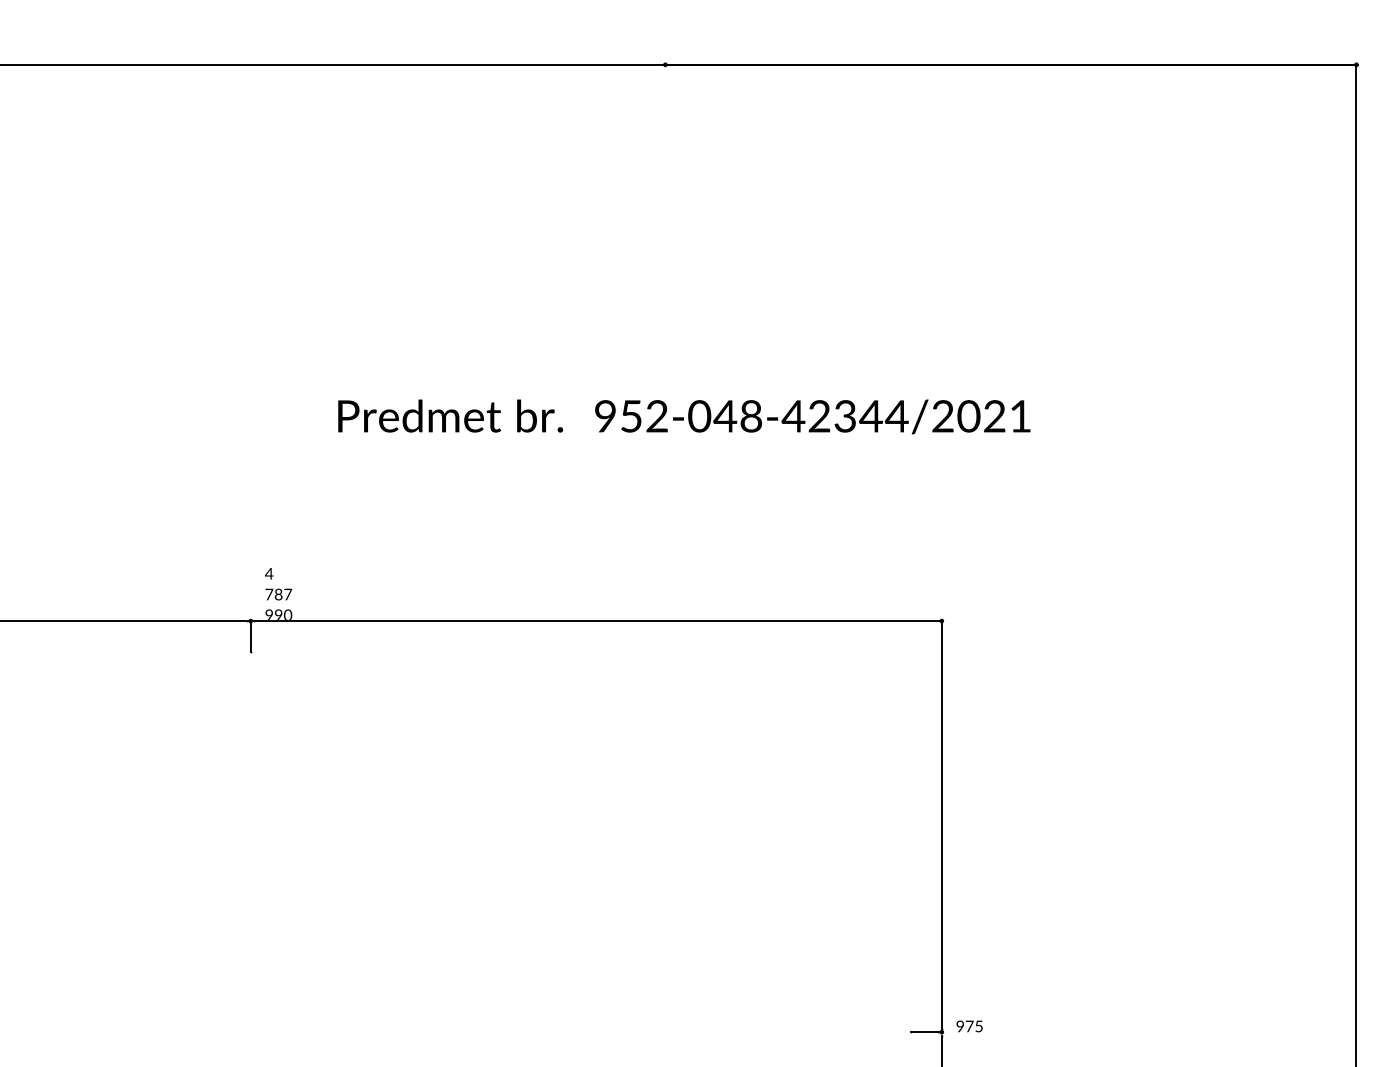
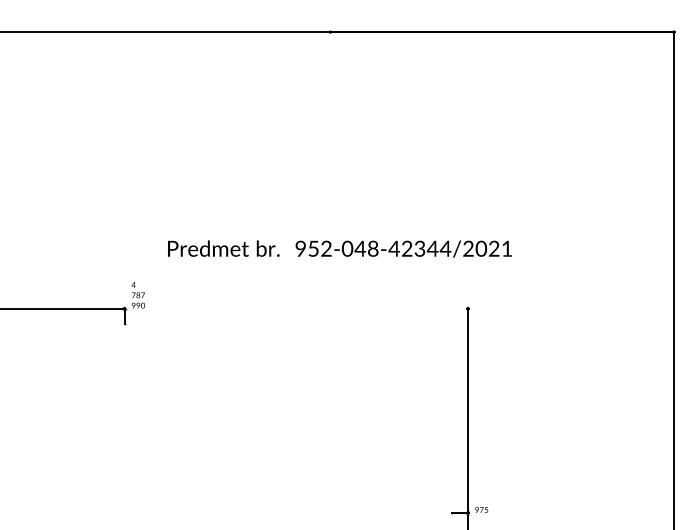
text: (683, 415) -> (339, 248), moved
line: (594, 621) -> (295, 308), removed

